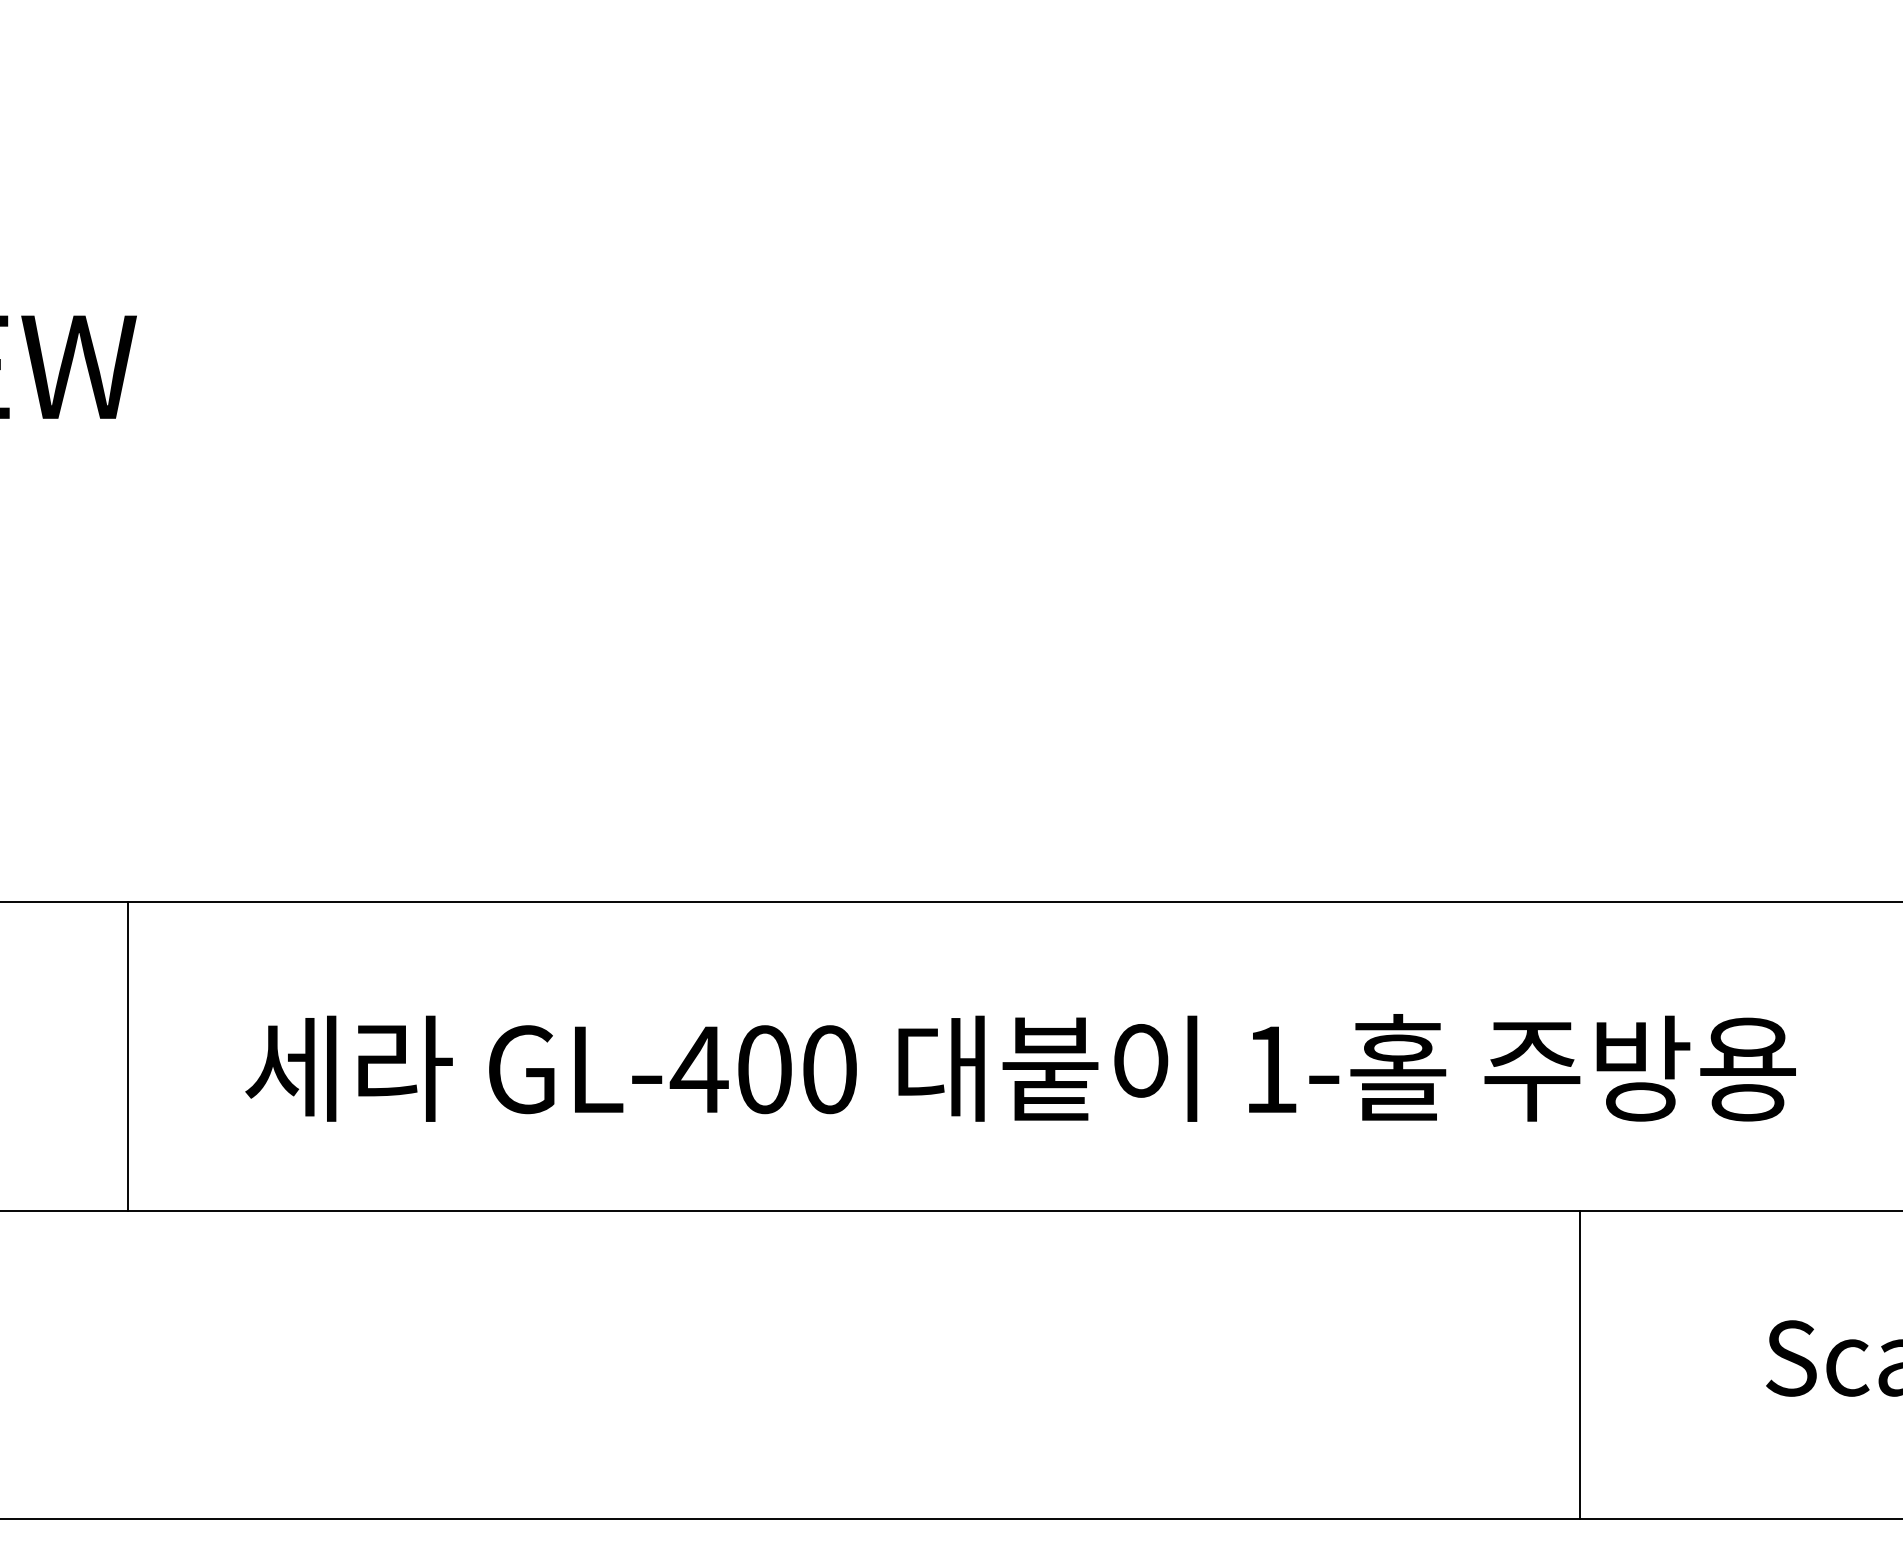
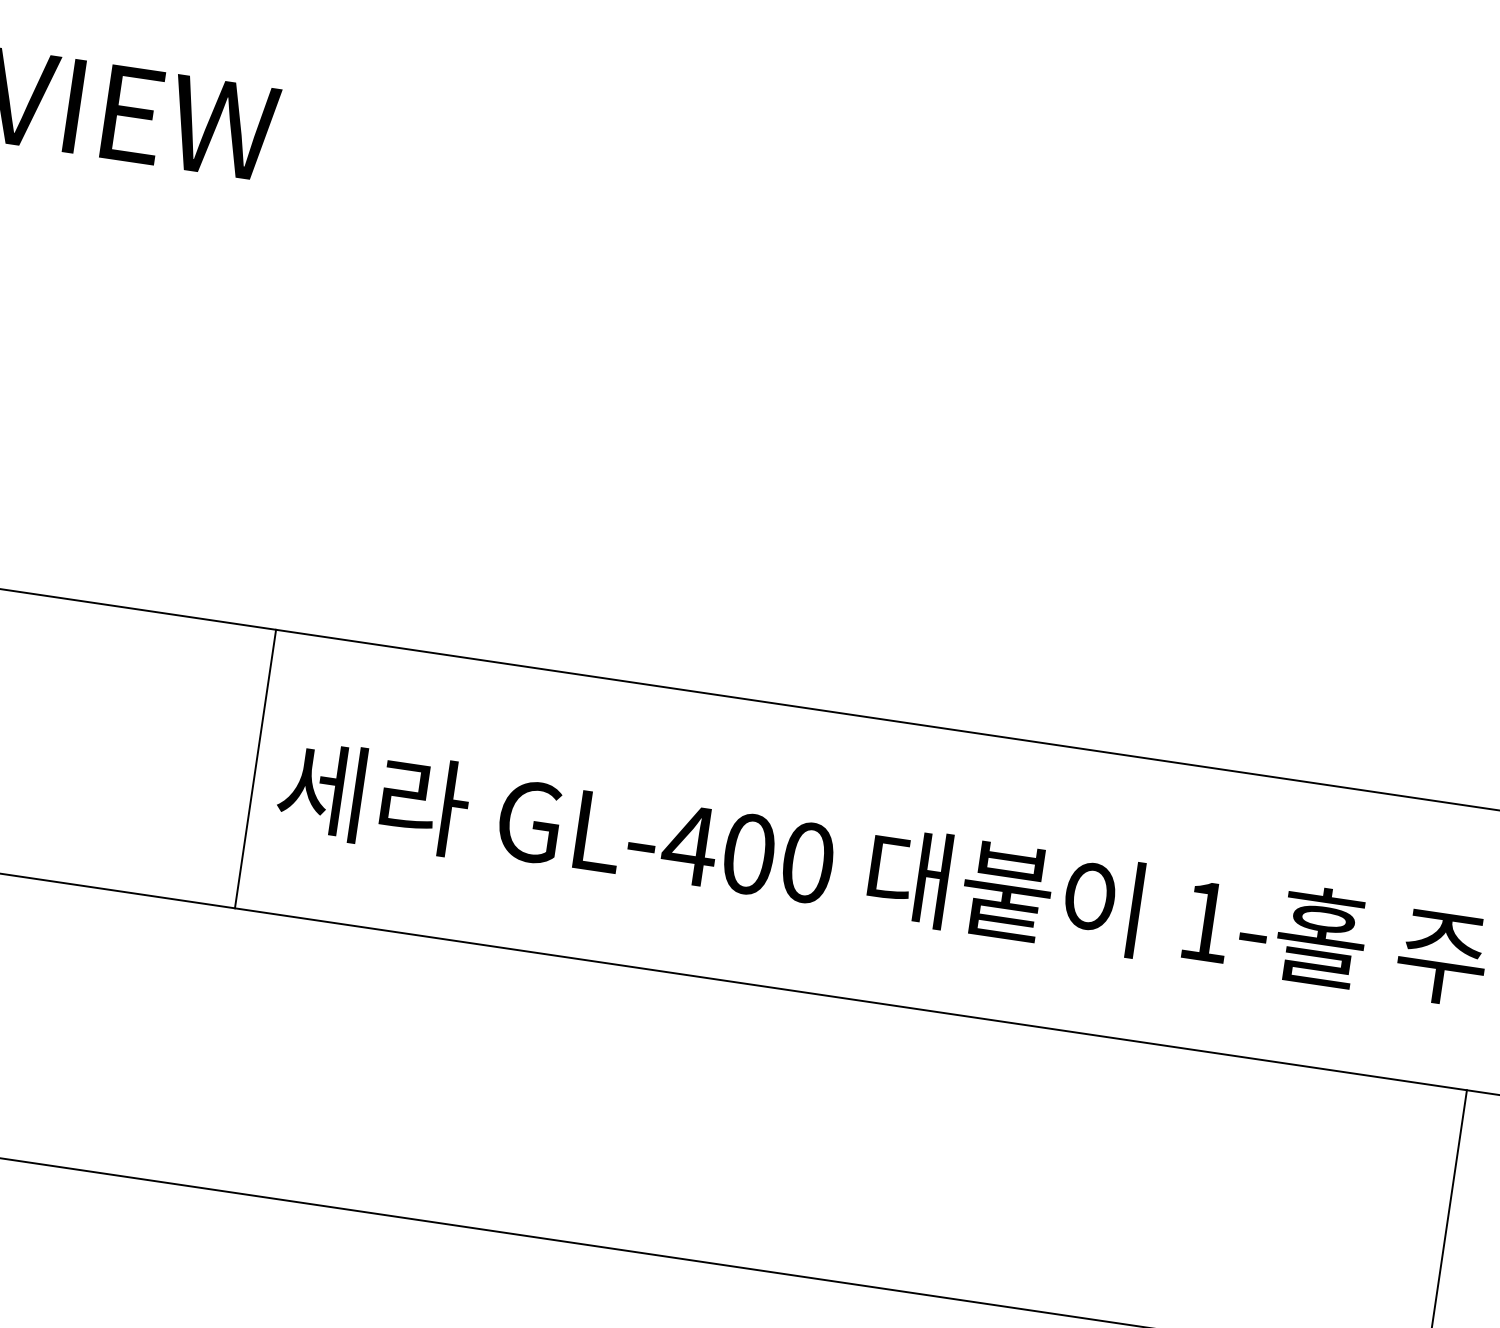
line: (128, 1056) -> (255, 769), moved

